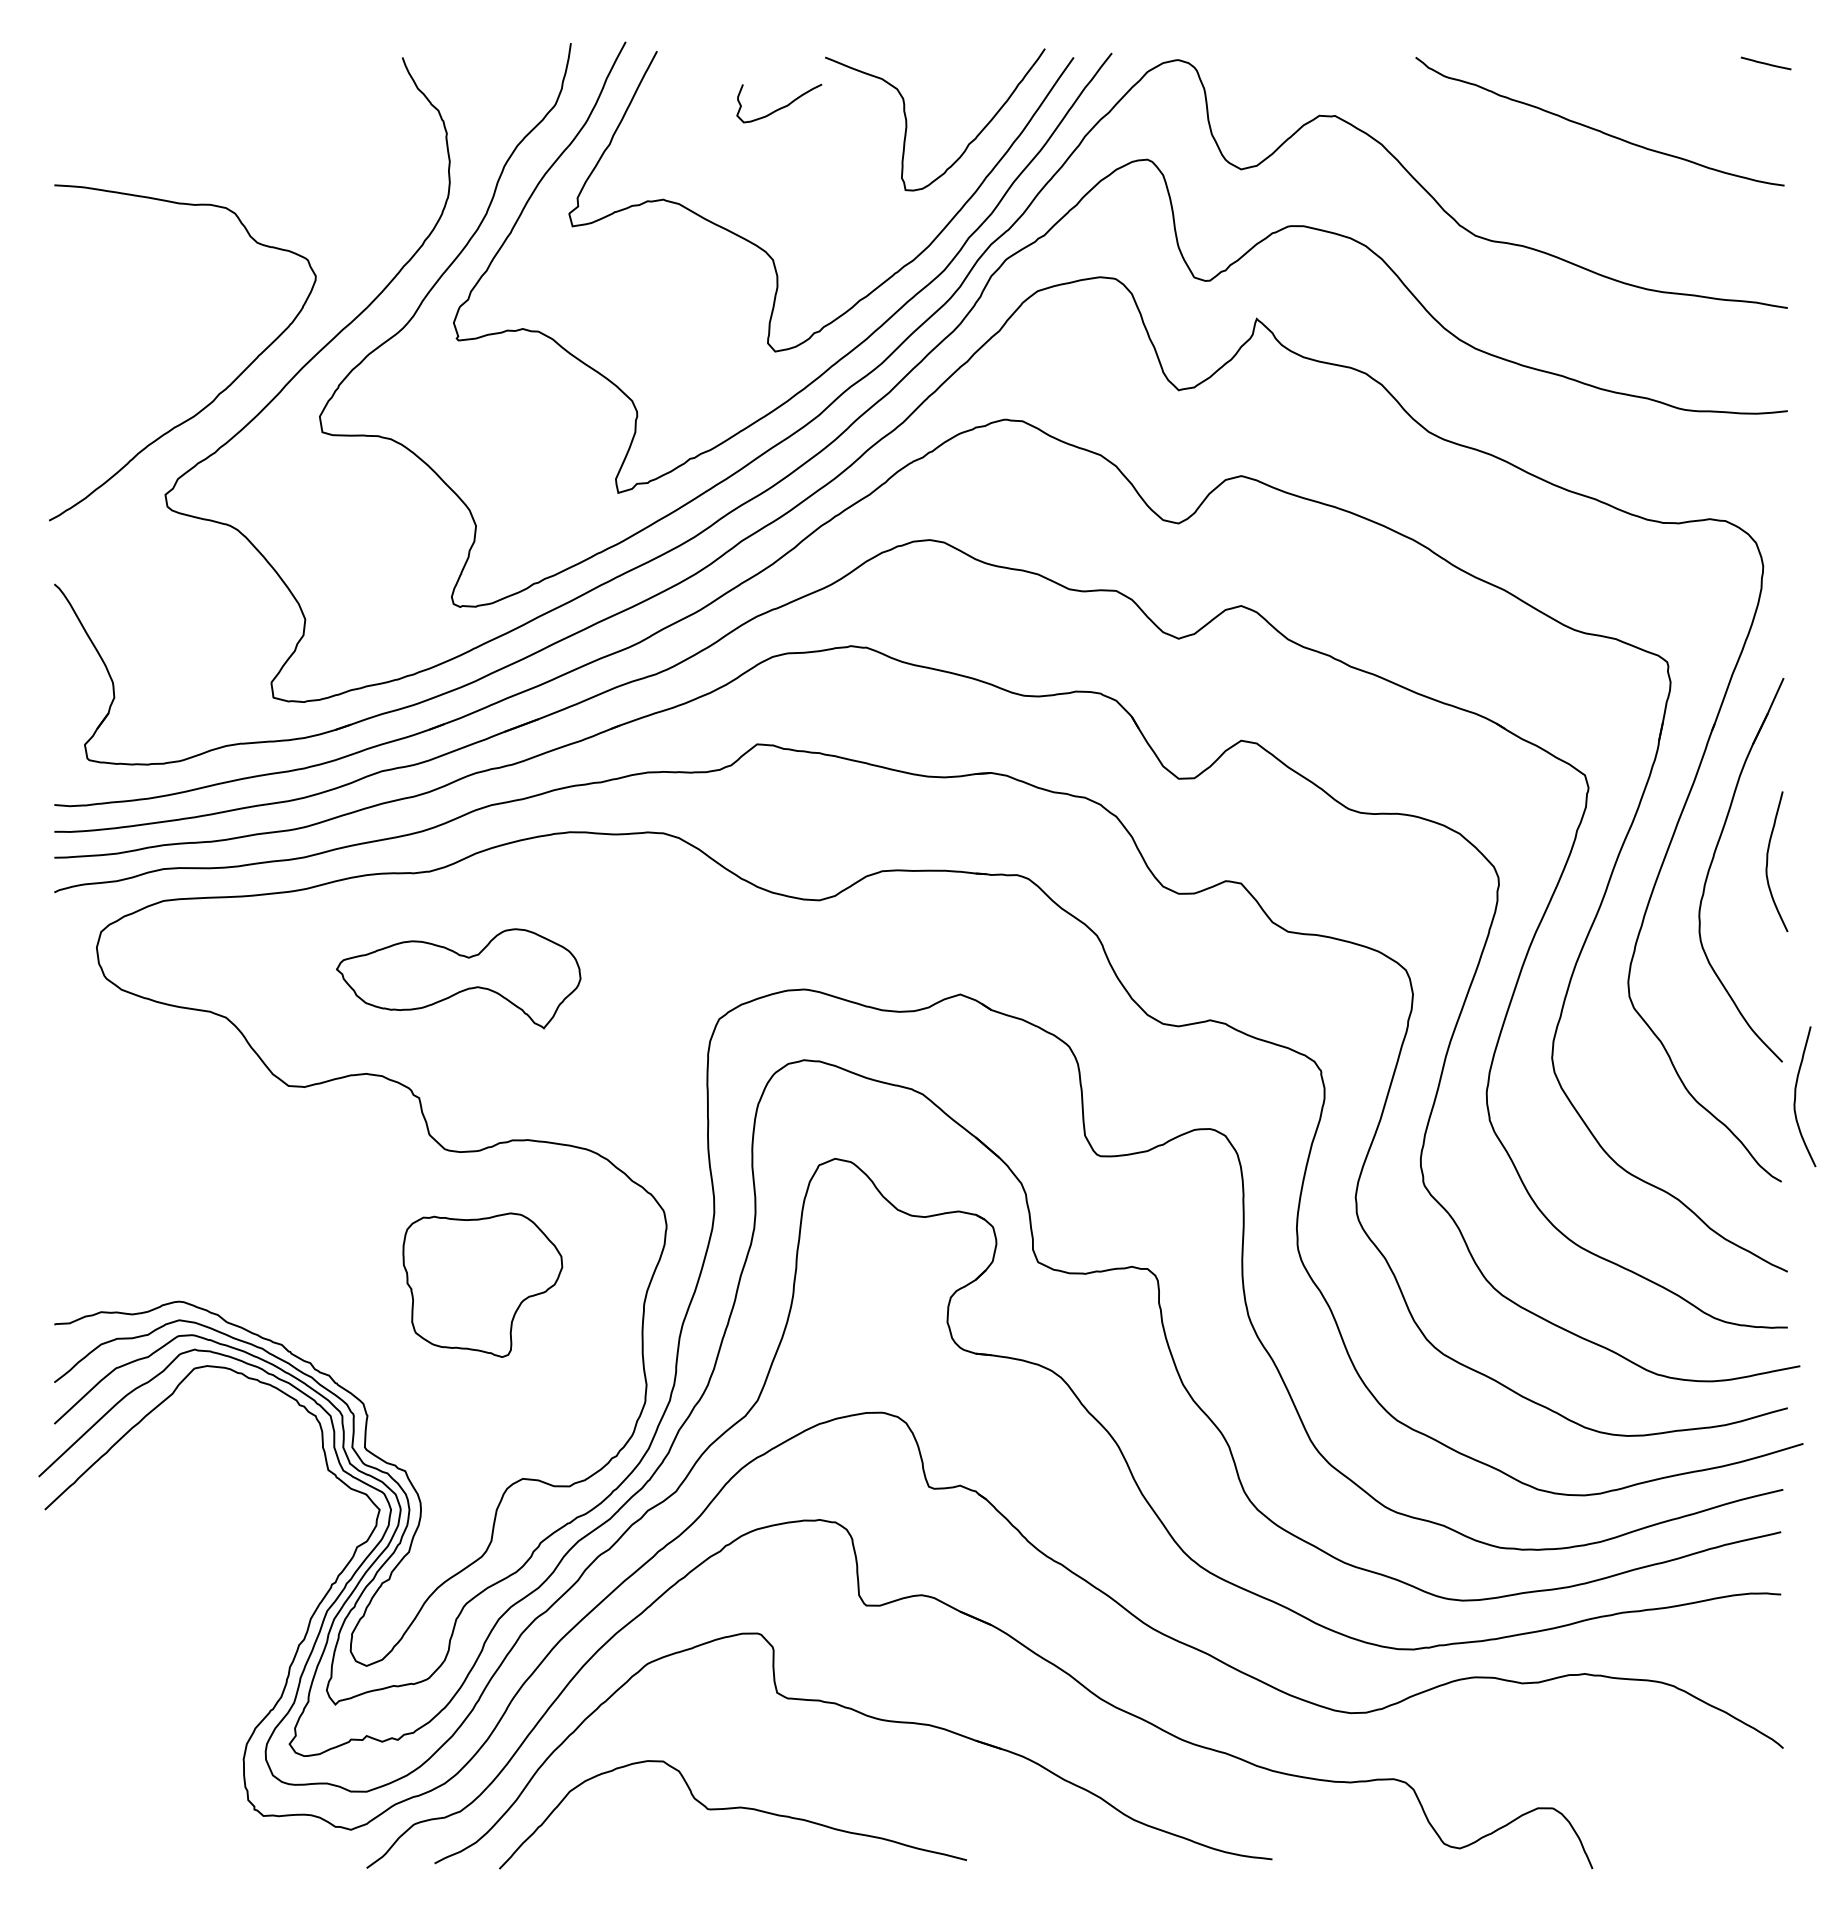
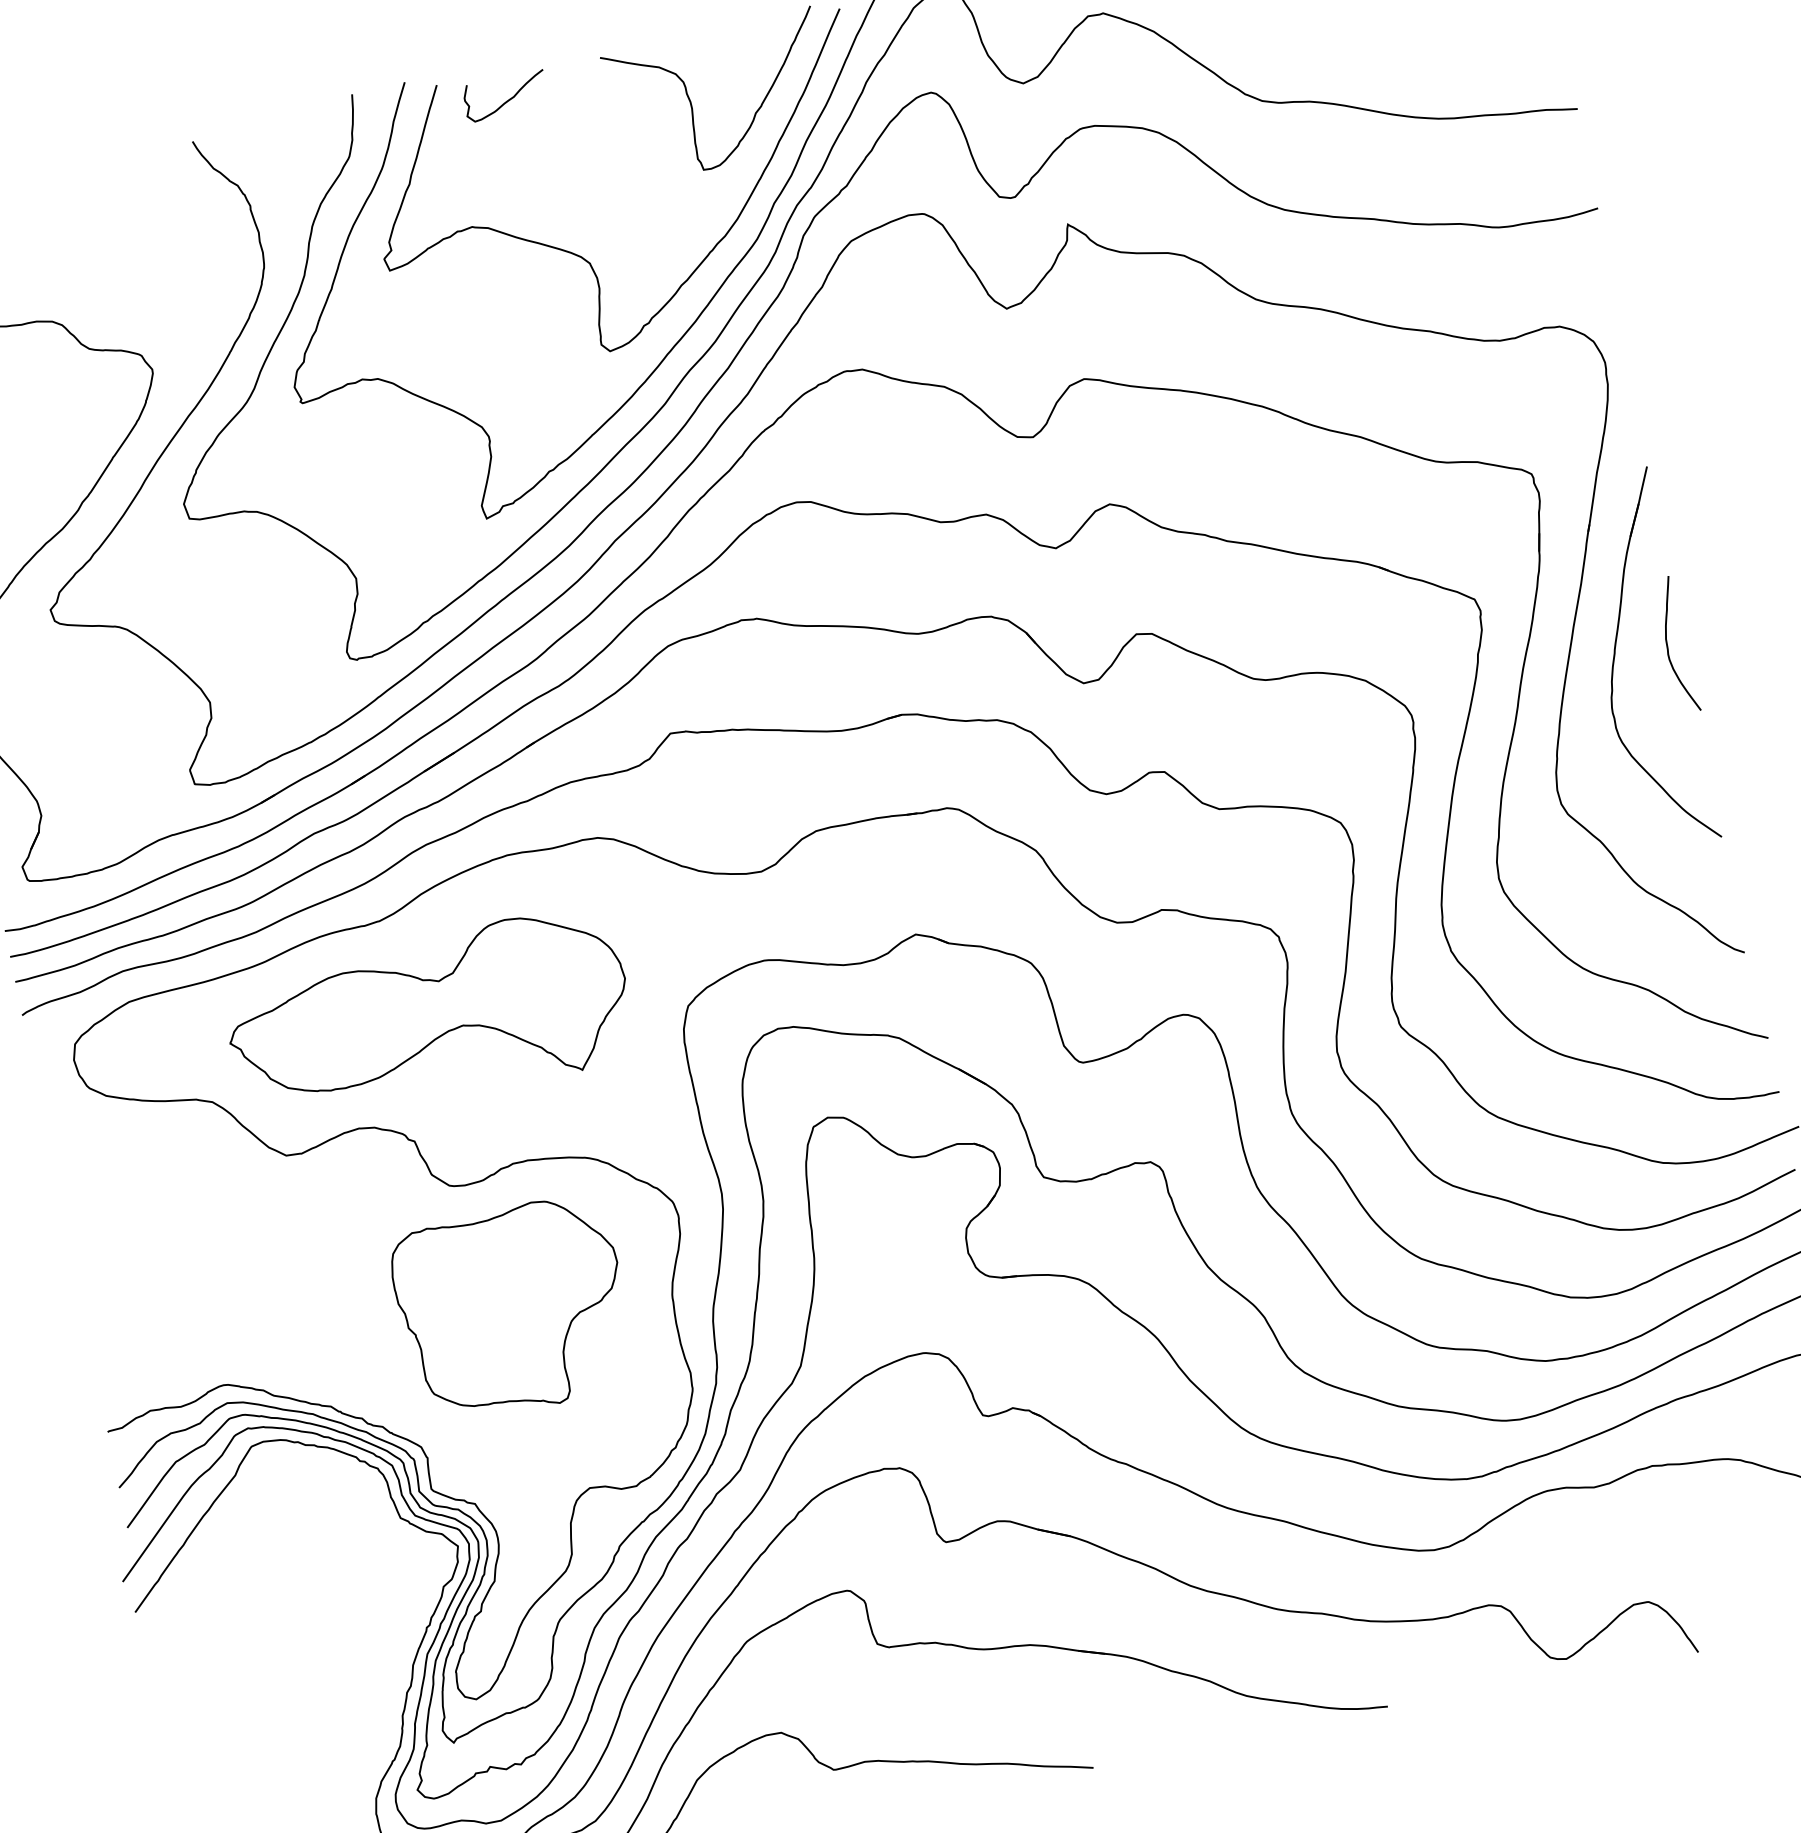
curve: (780, 107) -> (507, 99), moved
part: (458, 978) -> (428, 1018), size x1.67
curve: (1796, 1095) -> (1741, 866), removed
part: (482, 1284) -> (512, 1308), size x1.43

